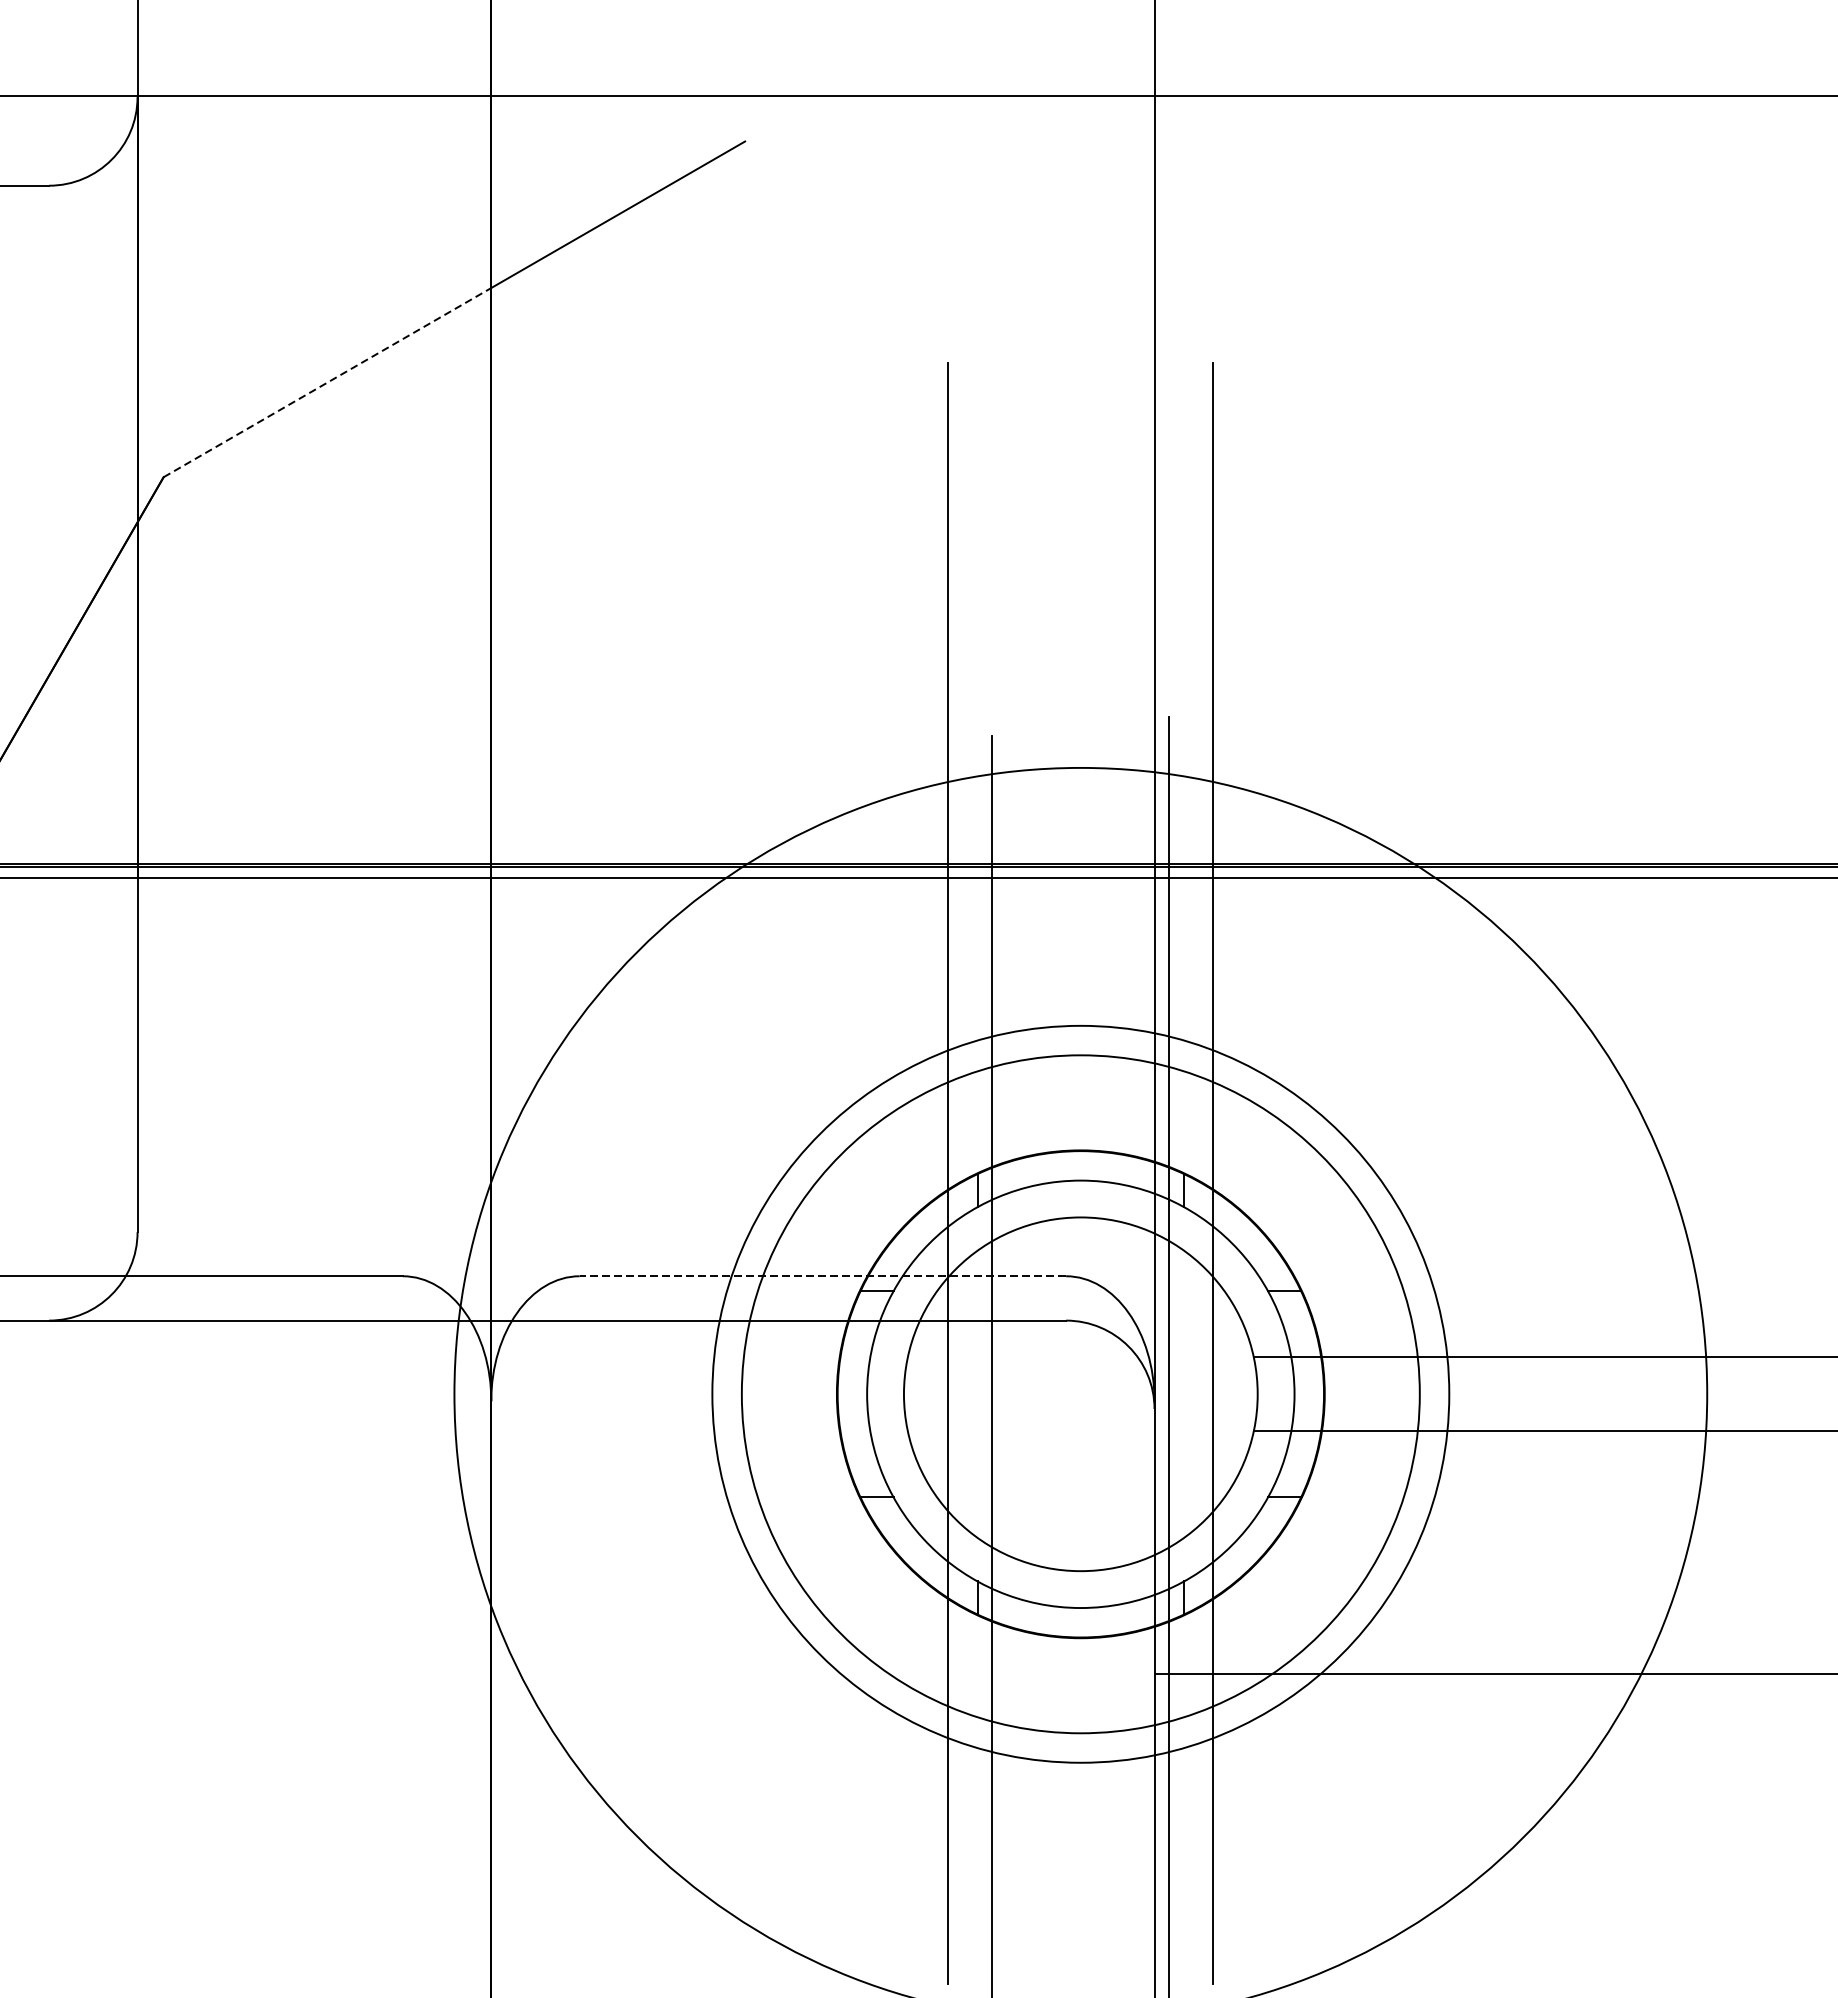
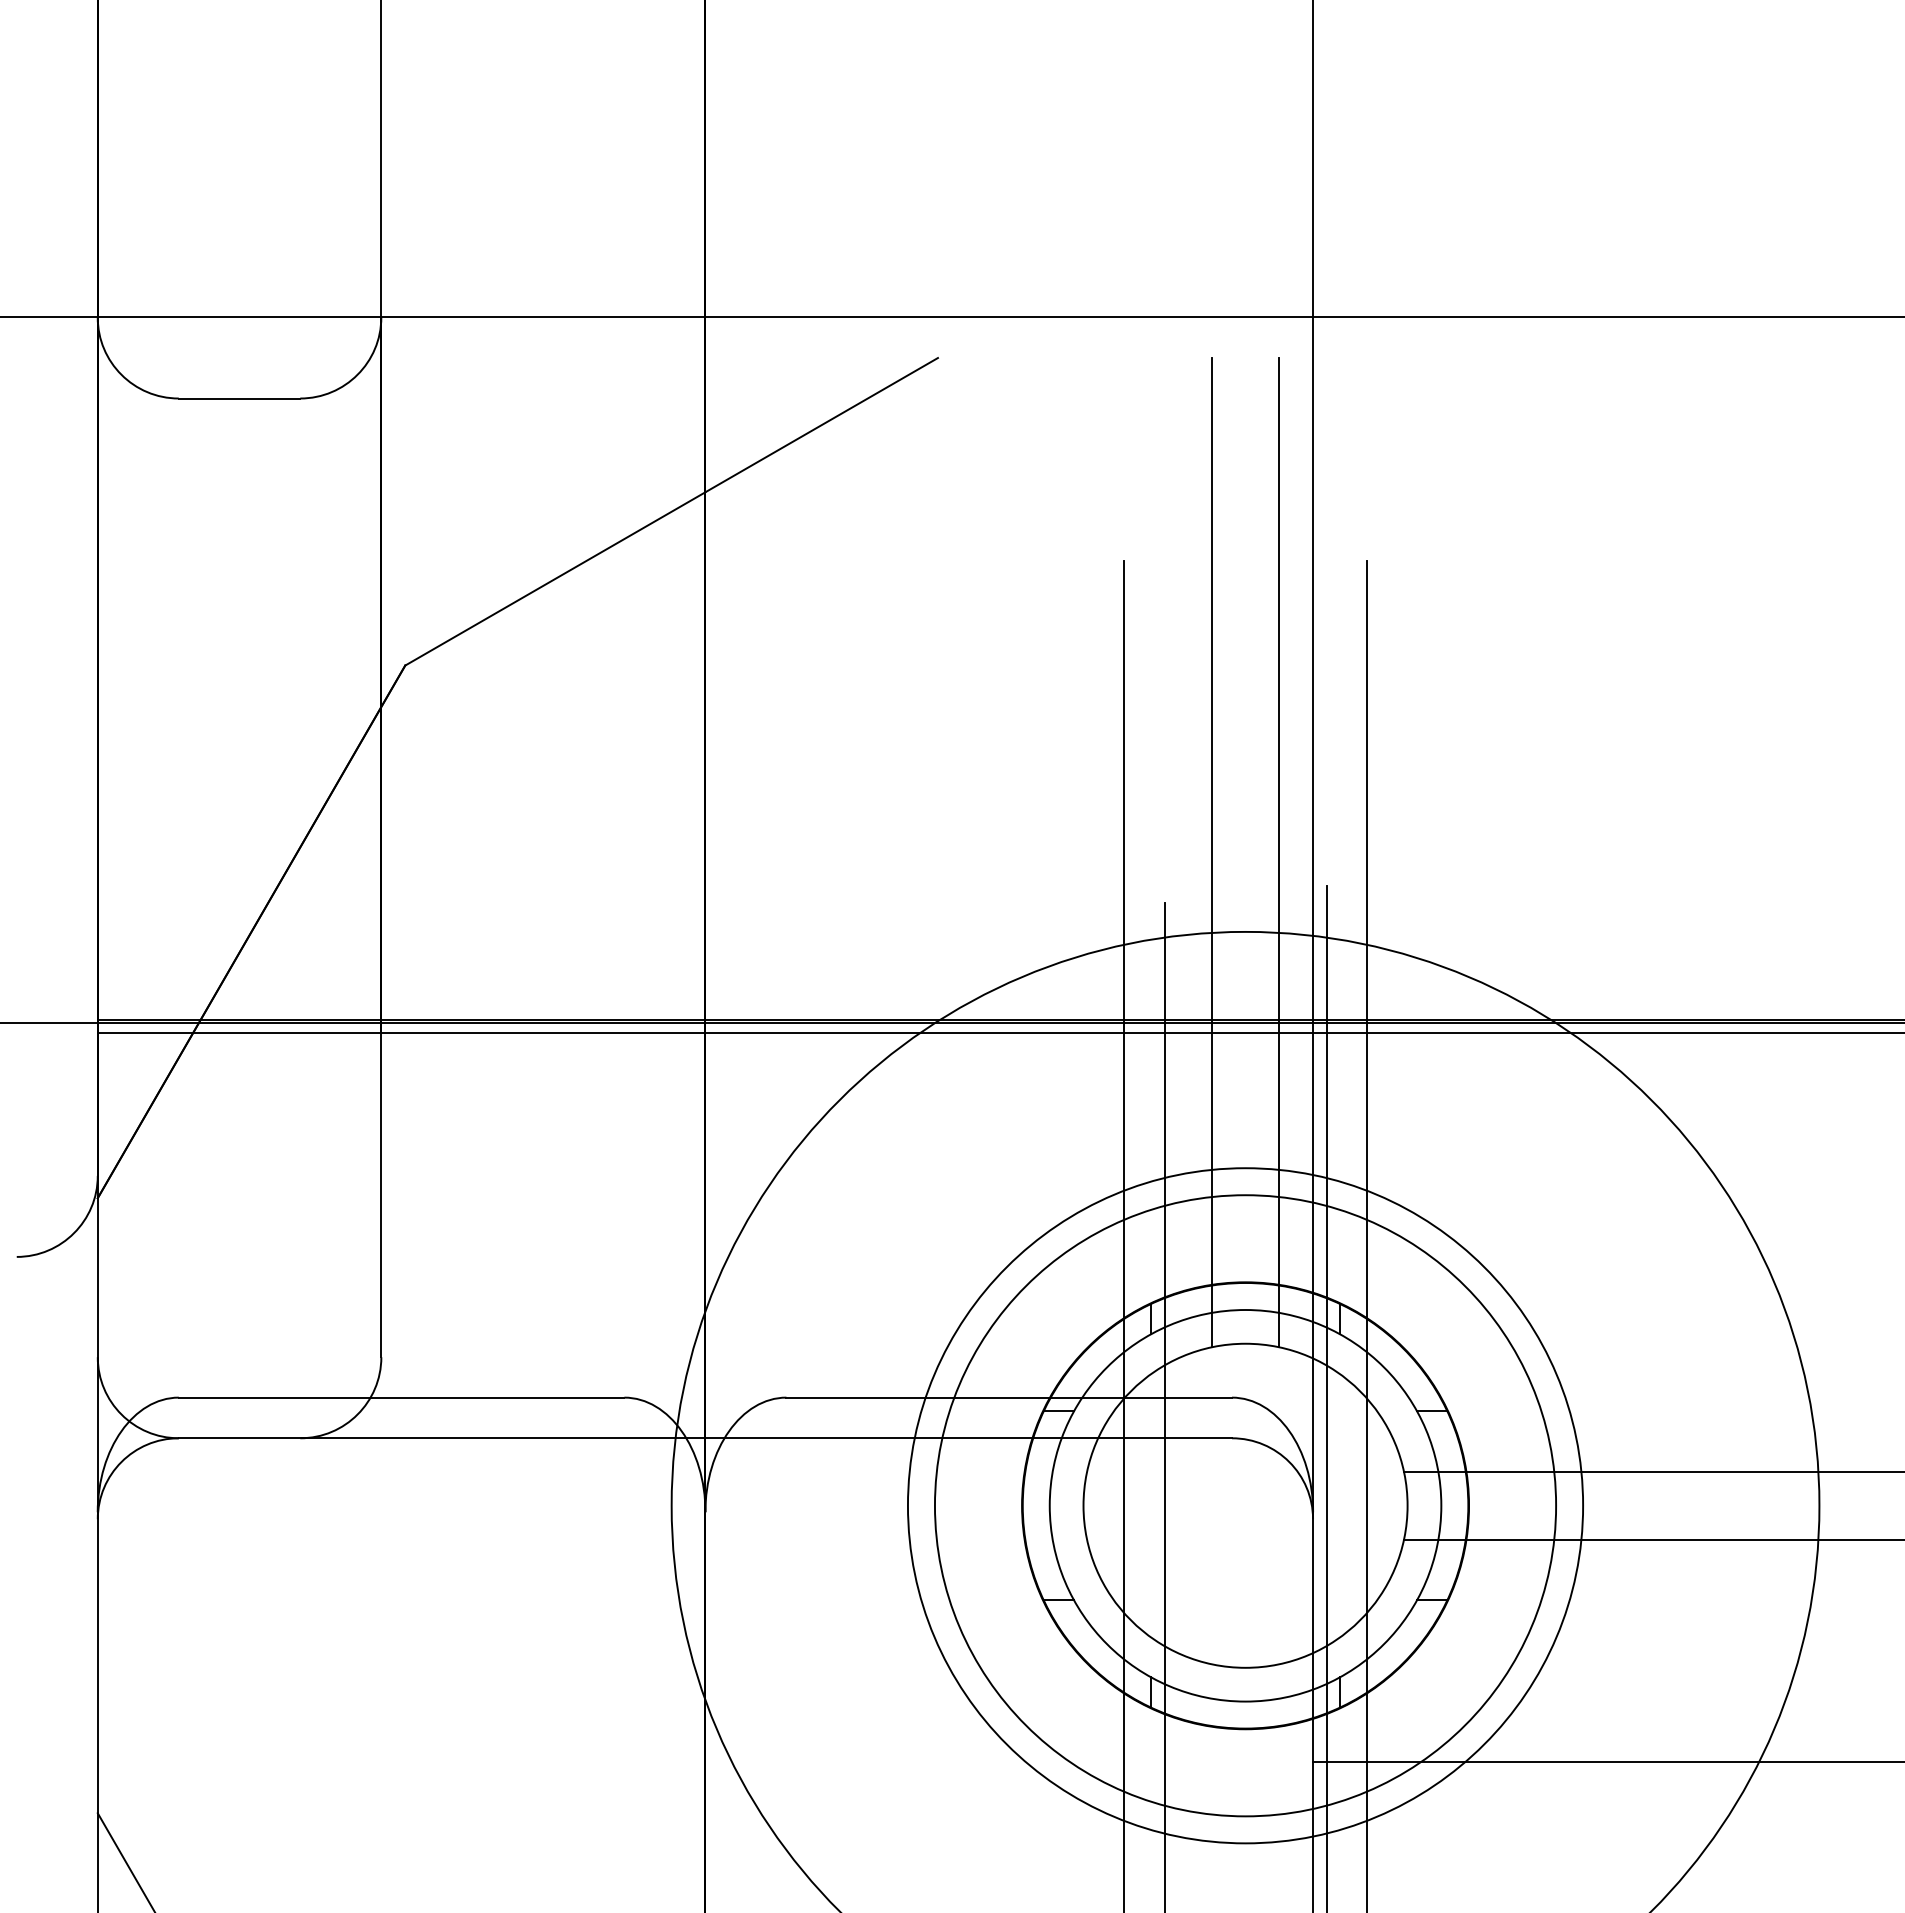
line: (327, 382) -> (555, 578), dashed -> solid
line: (1043, 681) -> (1211, 852), added
line: (1117, 681) -> (1279, 852), added
line: (823, 1276) -> (1009, 1397), dashed -> solid

